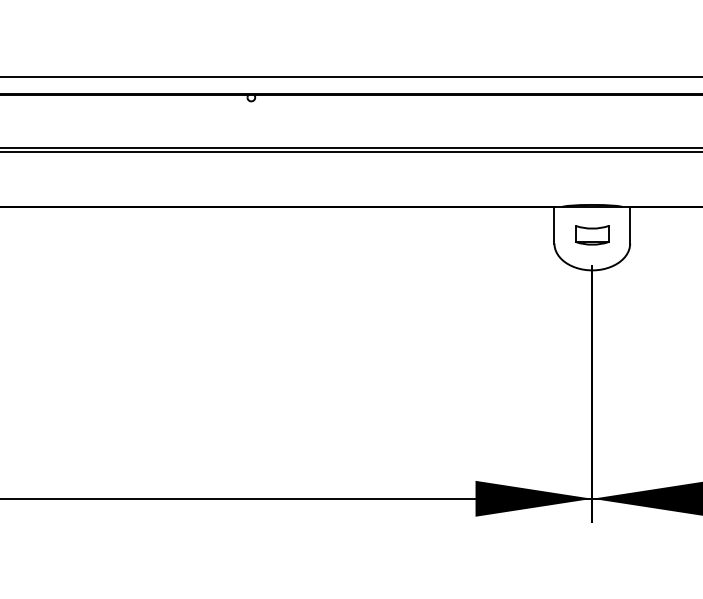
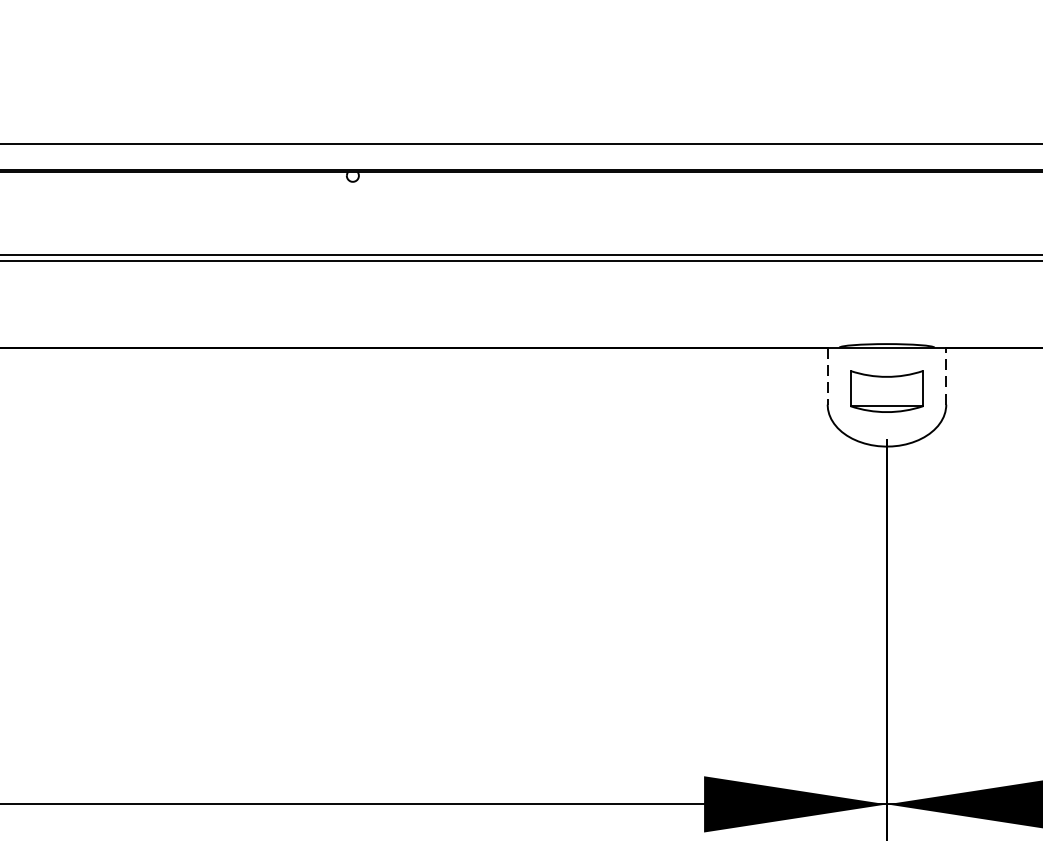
line: (630, 224) -> (946, 374), solid -> dashed
line: (554, 225) -> (827, 376), solid -> dashed
part: (592, 235) -> (887, 391), size x1.4

